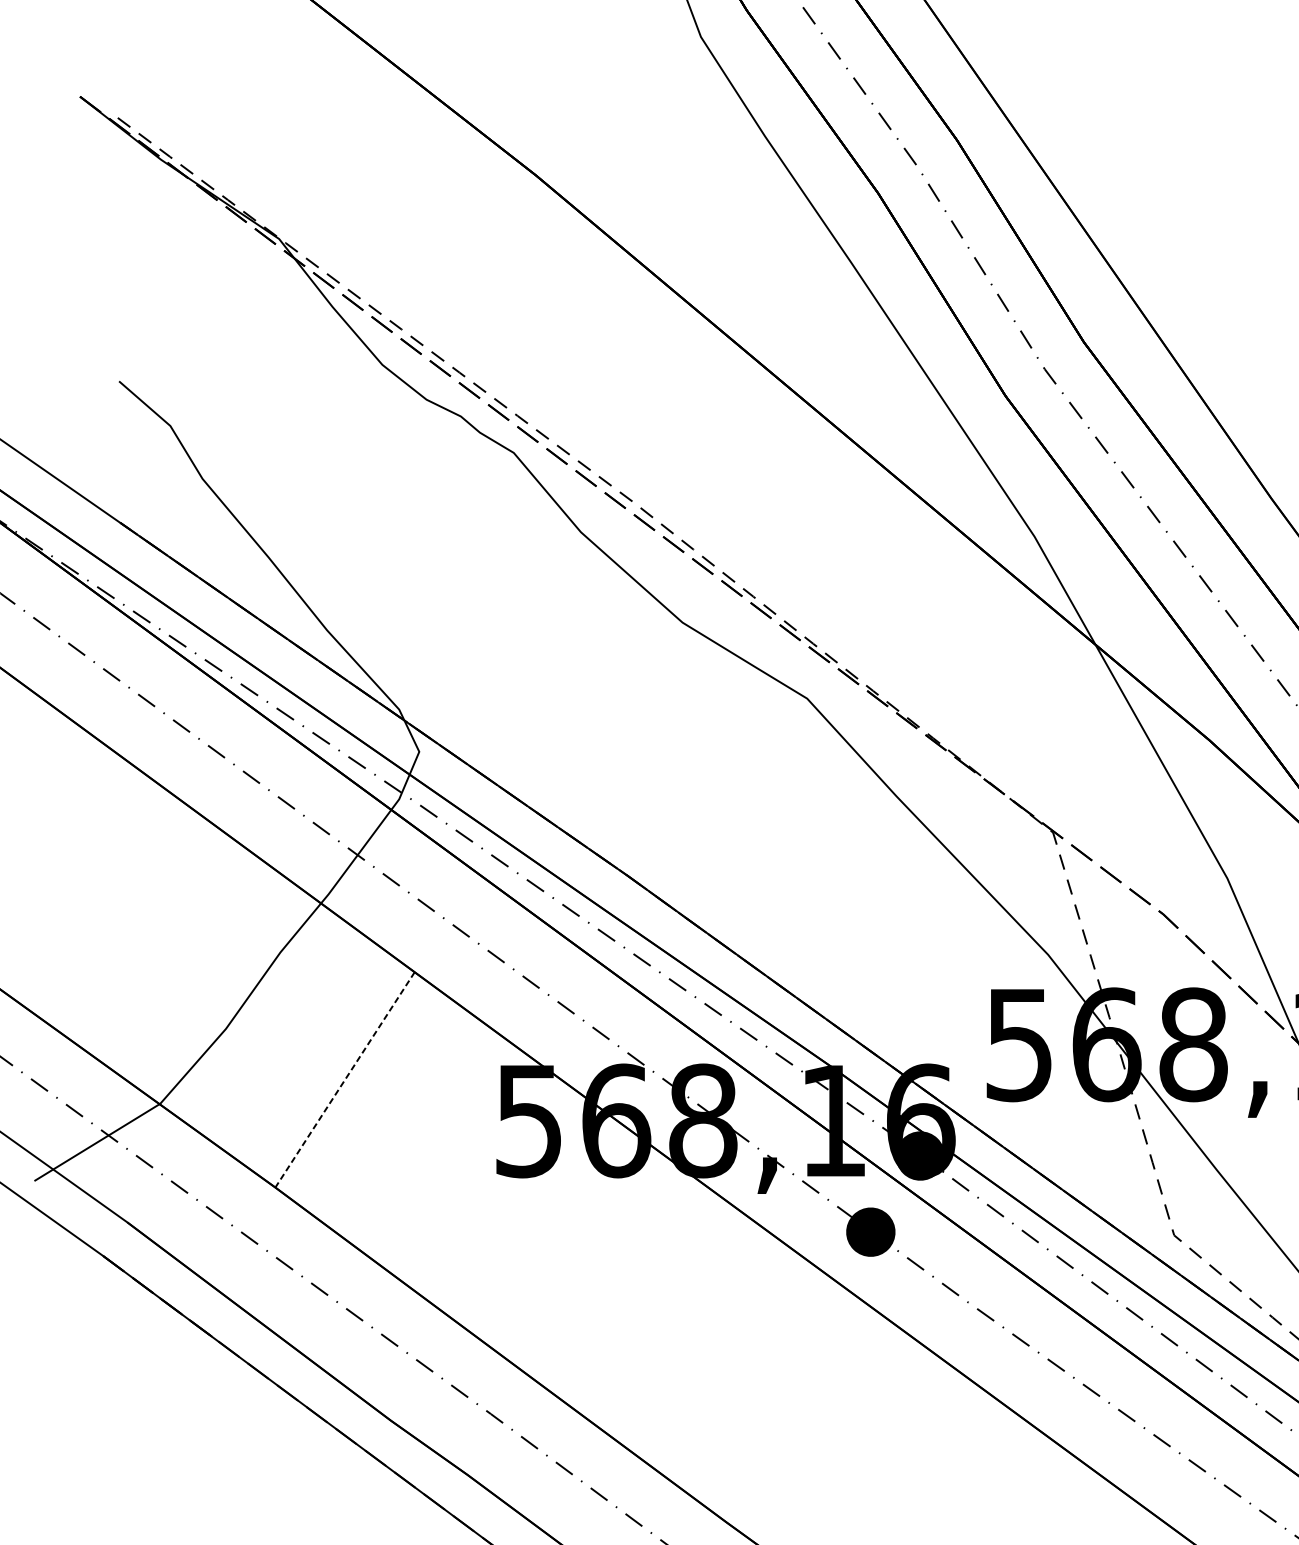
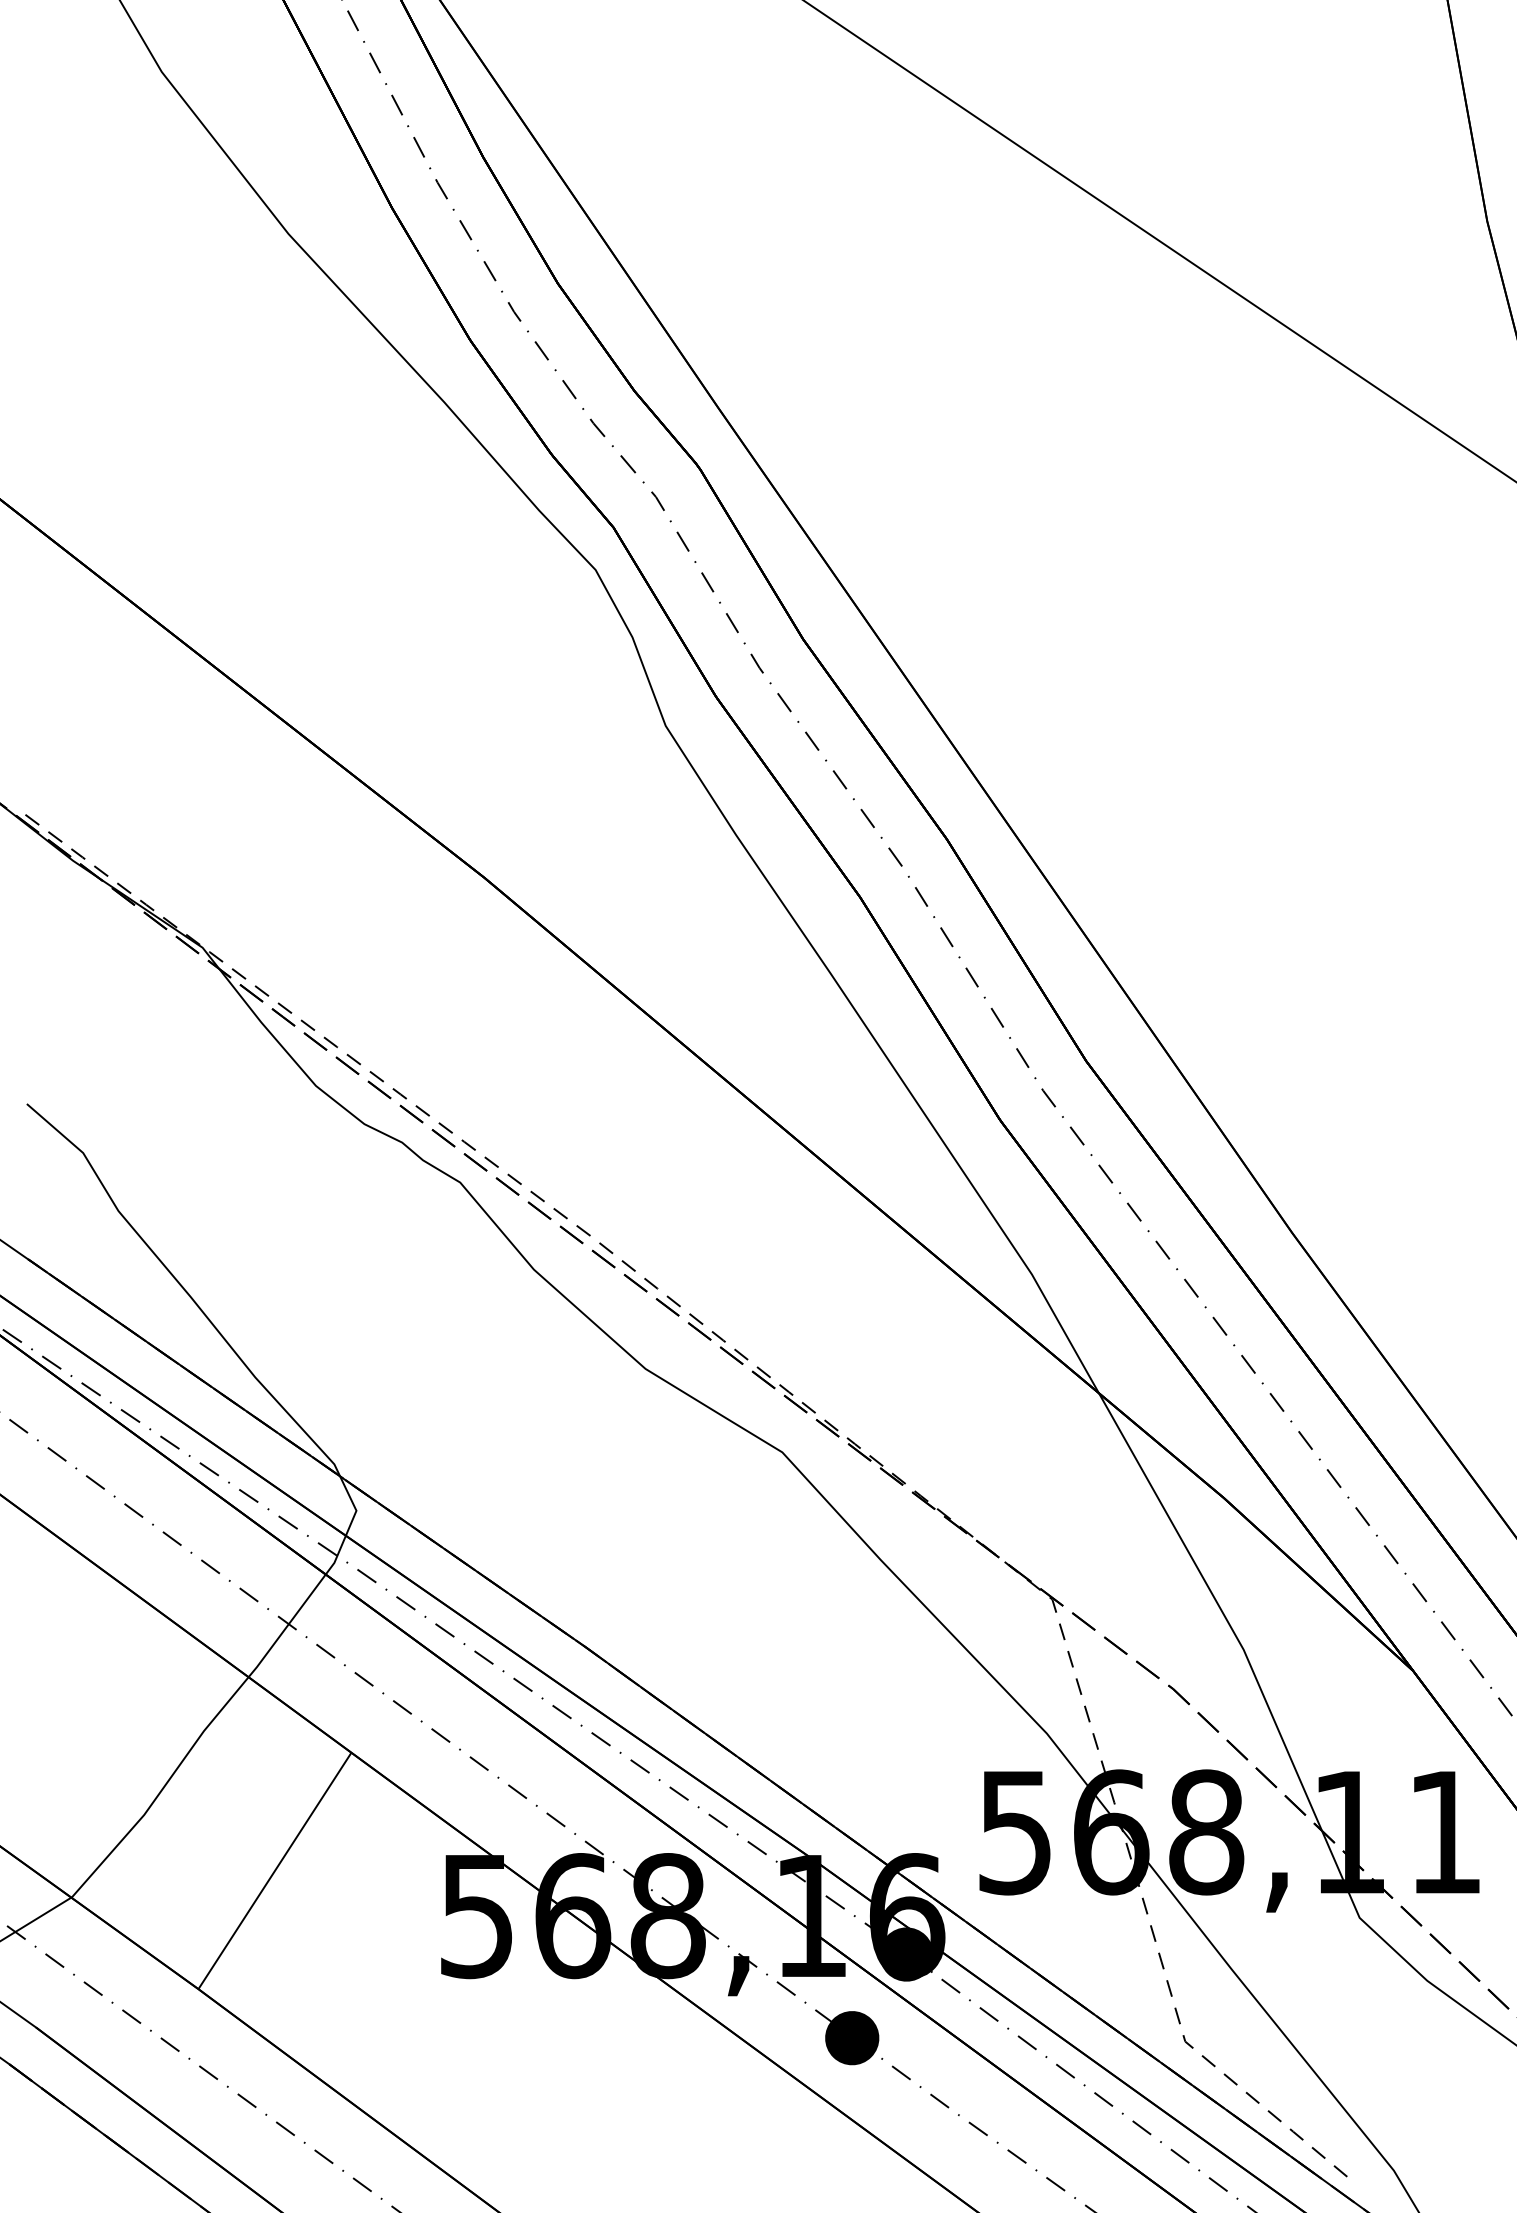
line: (344, 1079) -> (274, 1870), dashed -> solid

